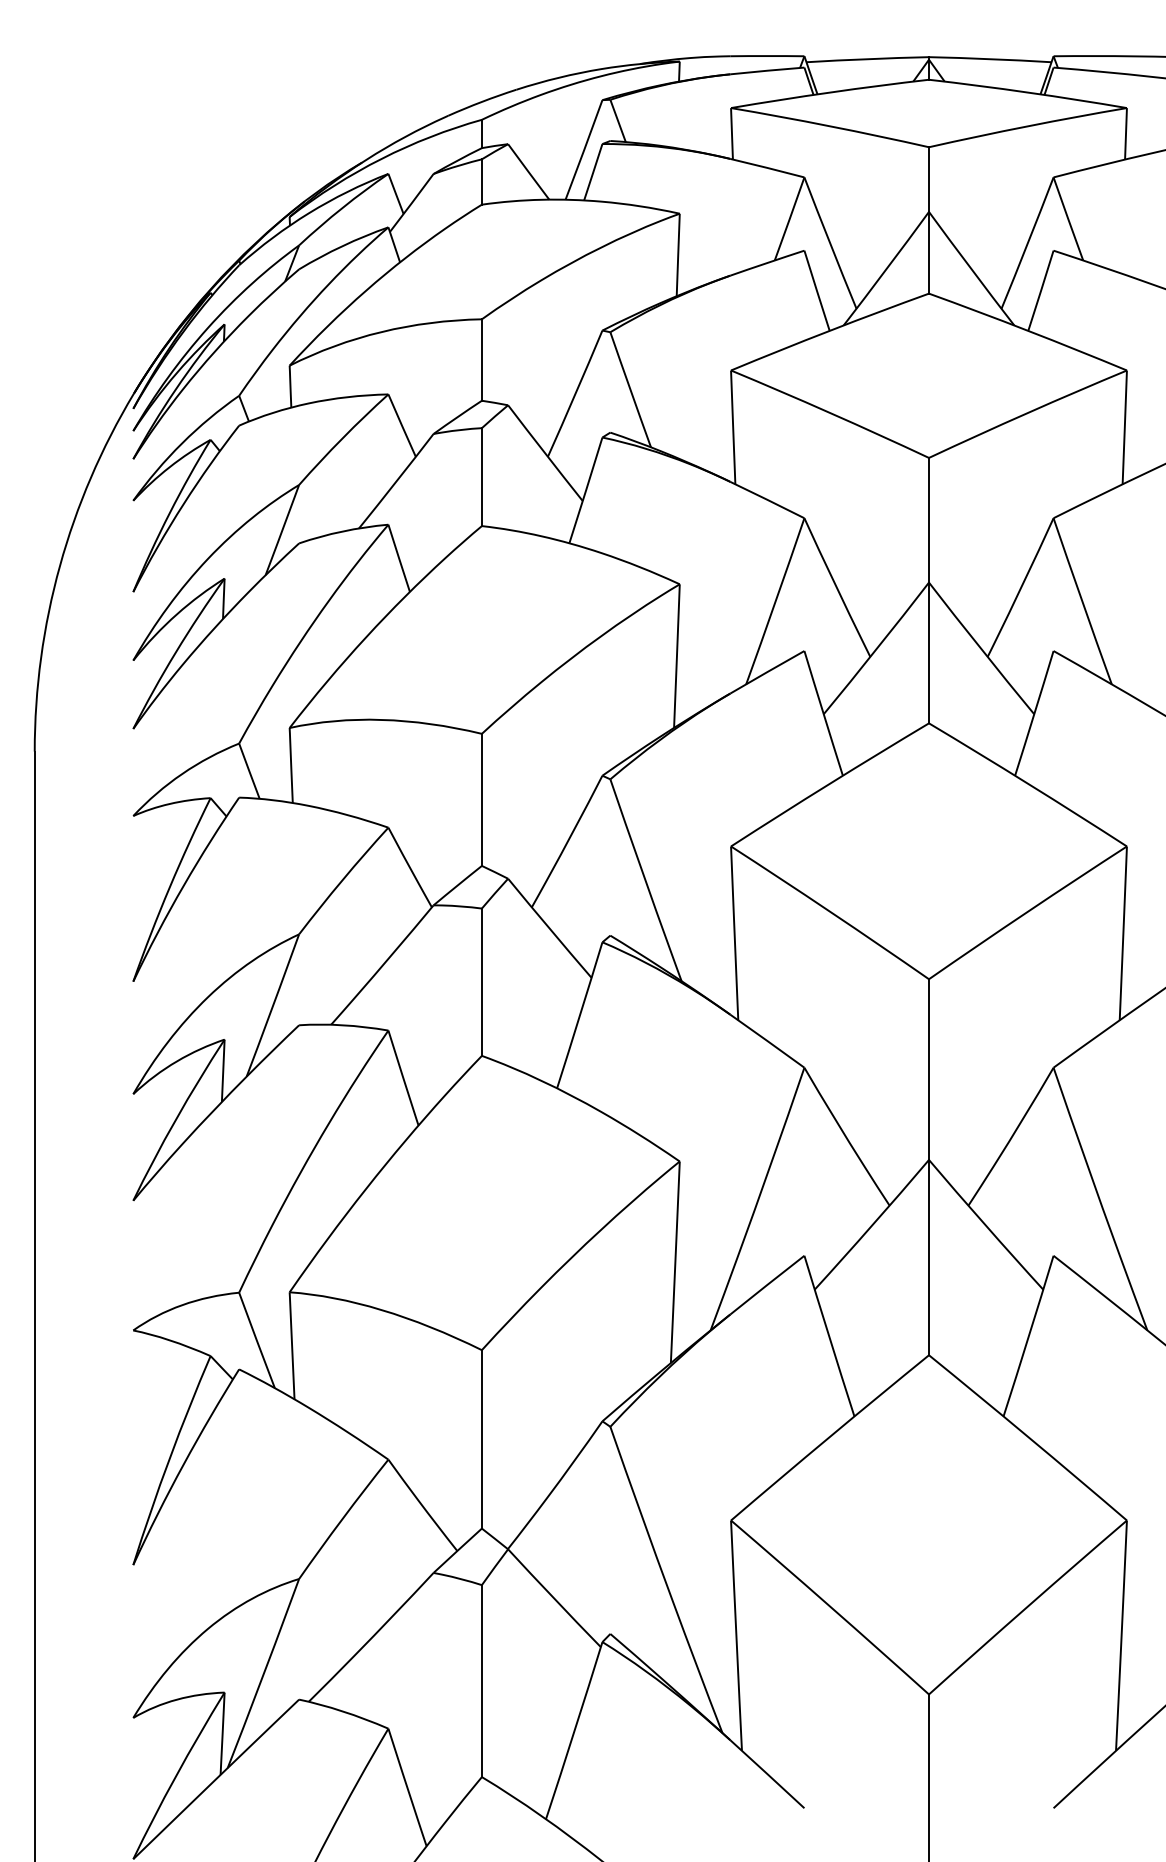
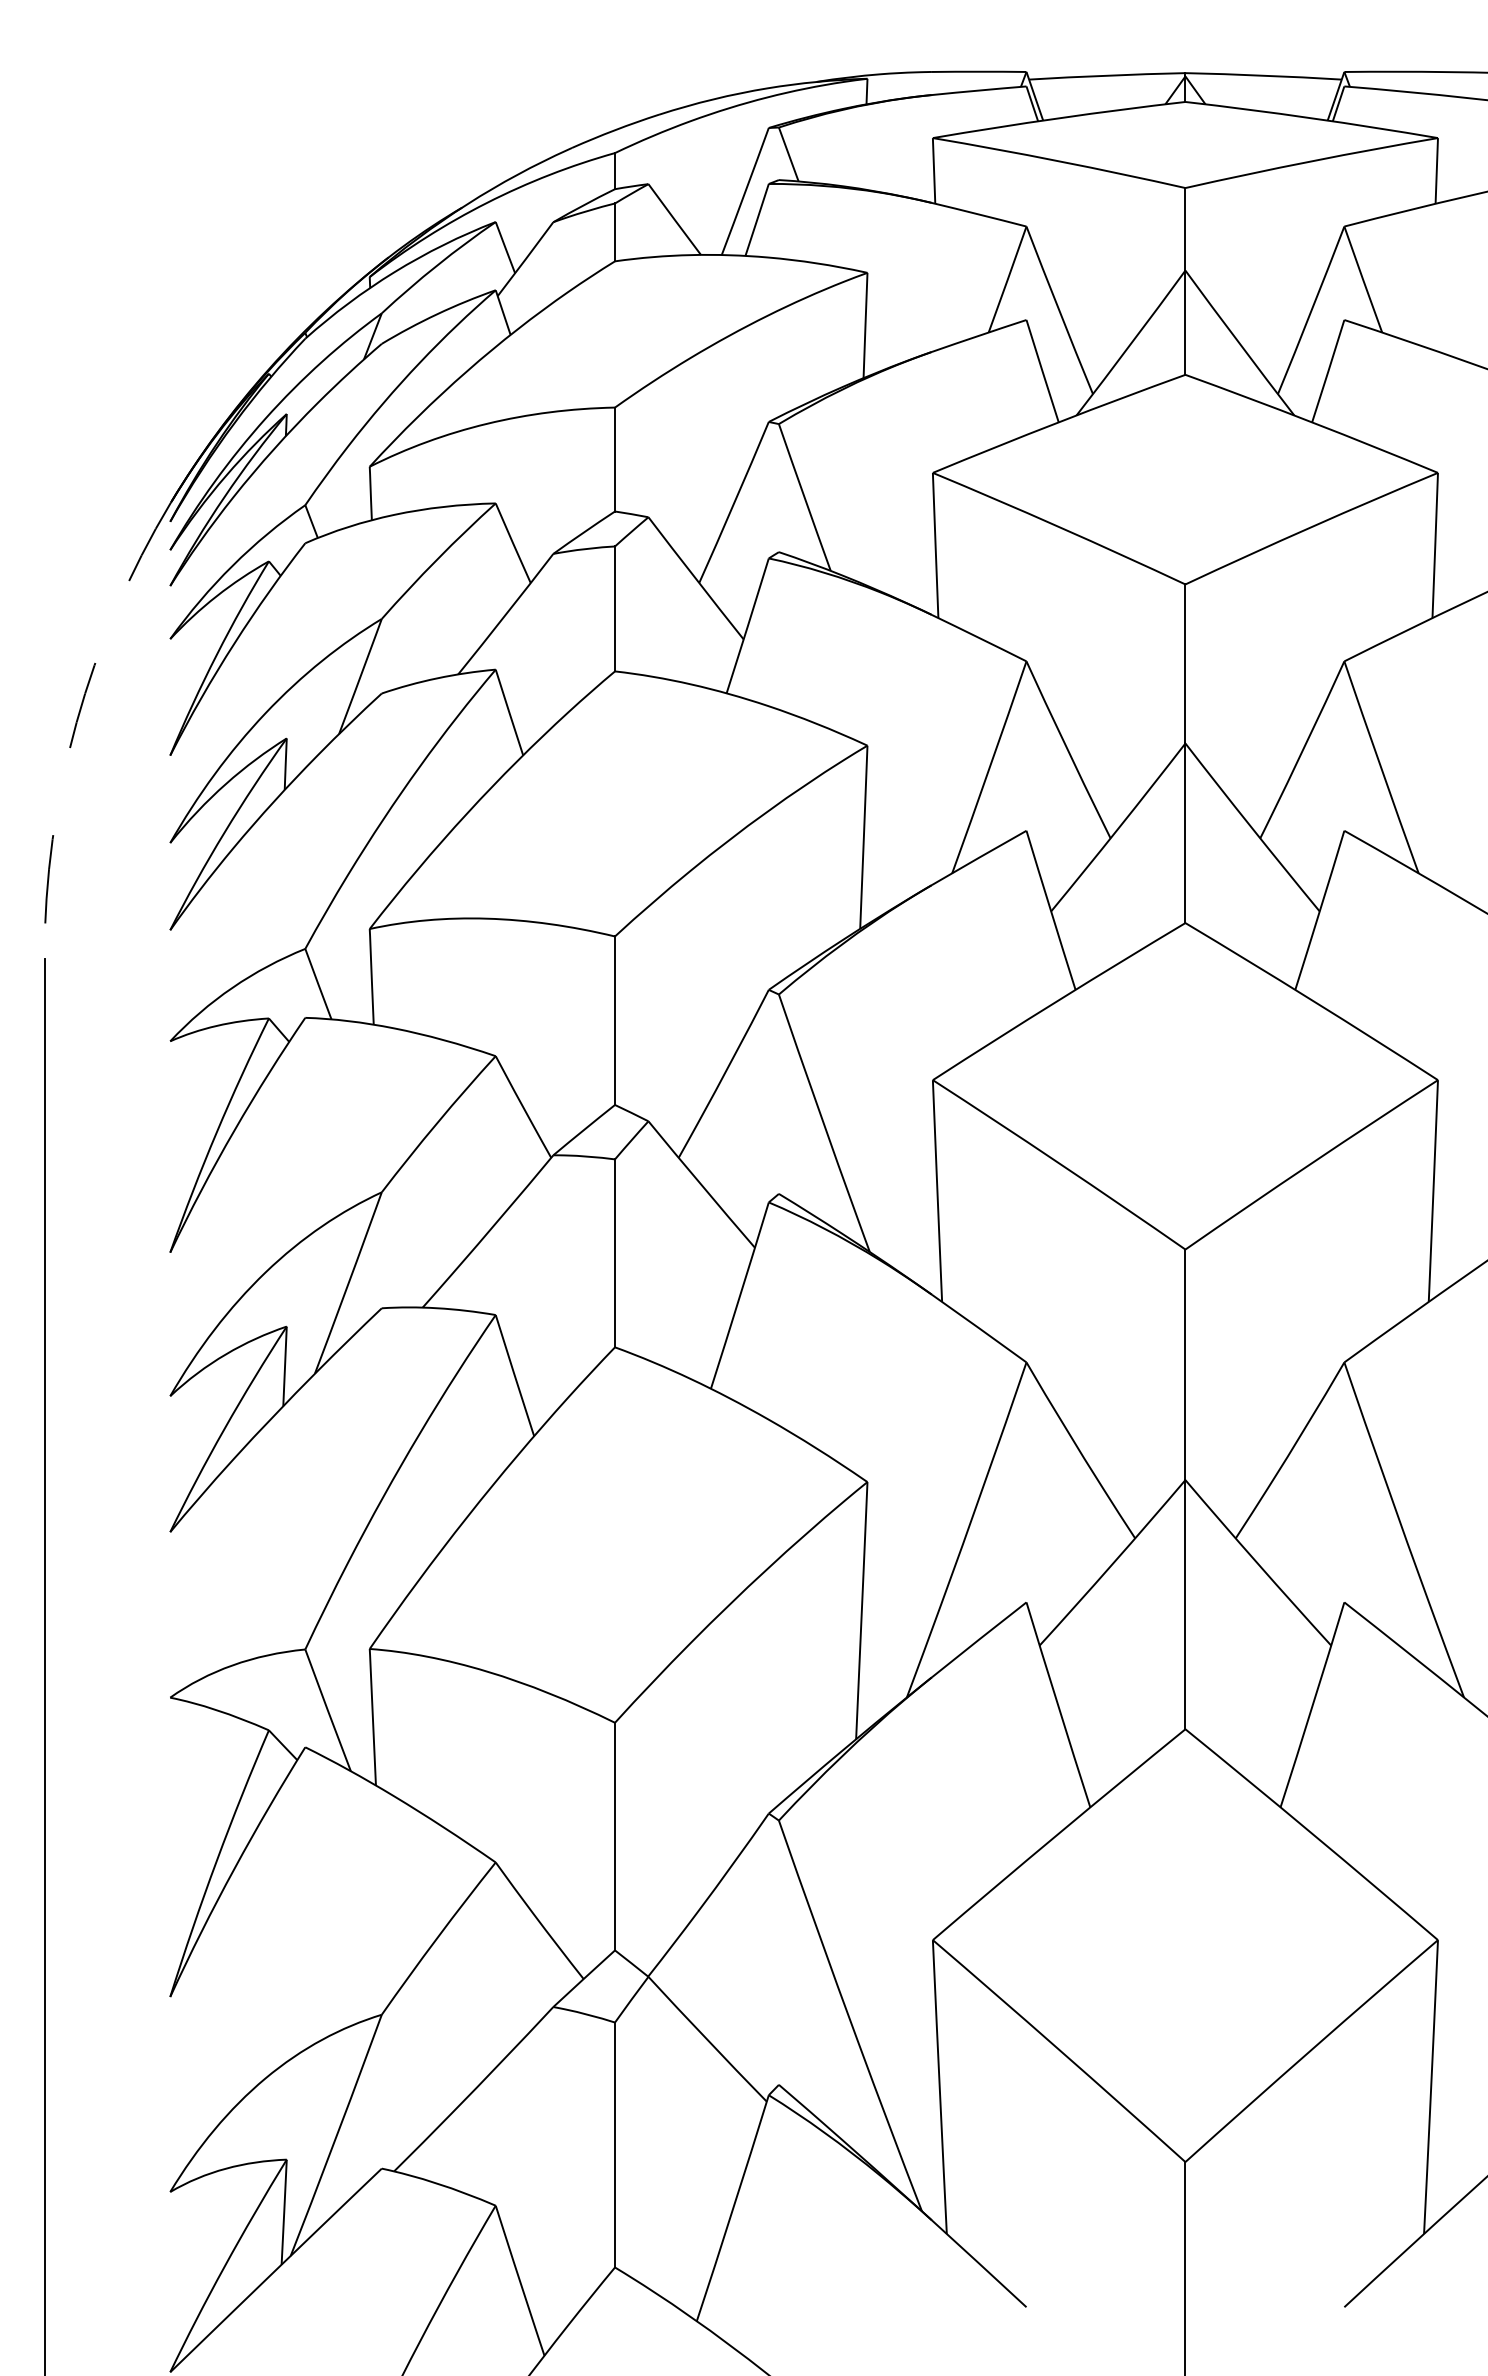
arc: (59, 566) -> (76, 722), solid -> dashed

